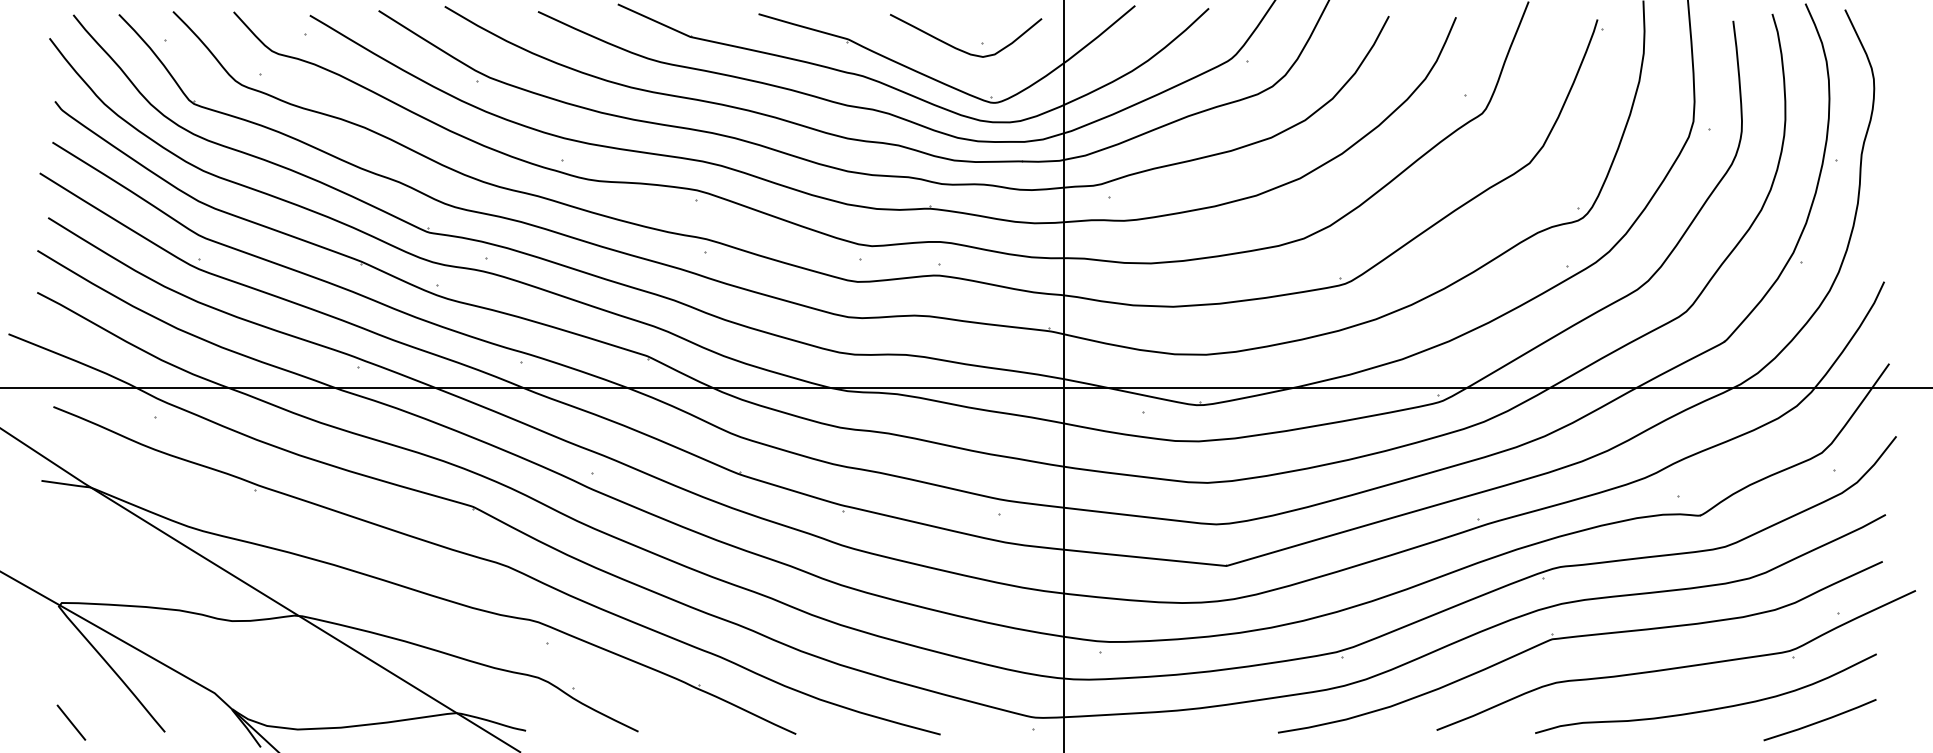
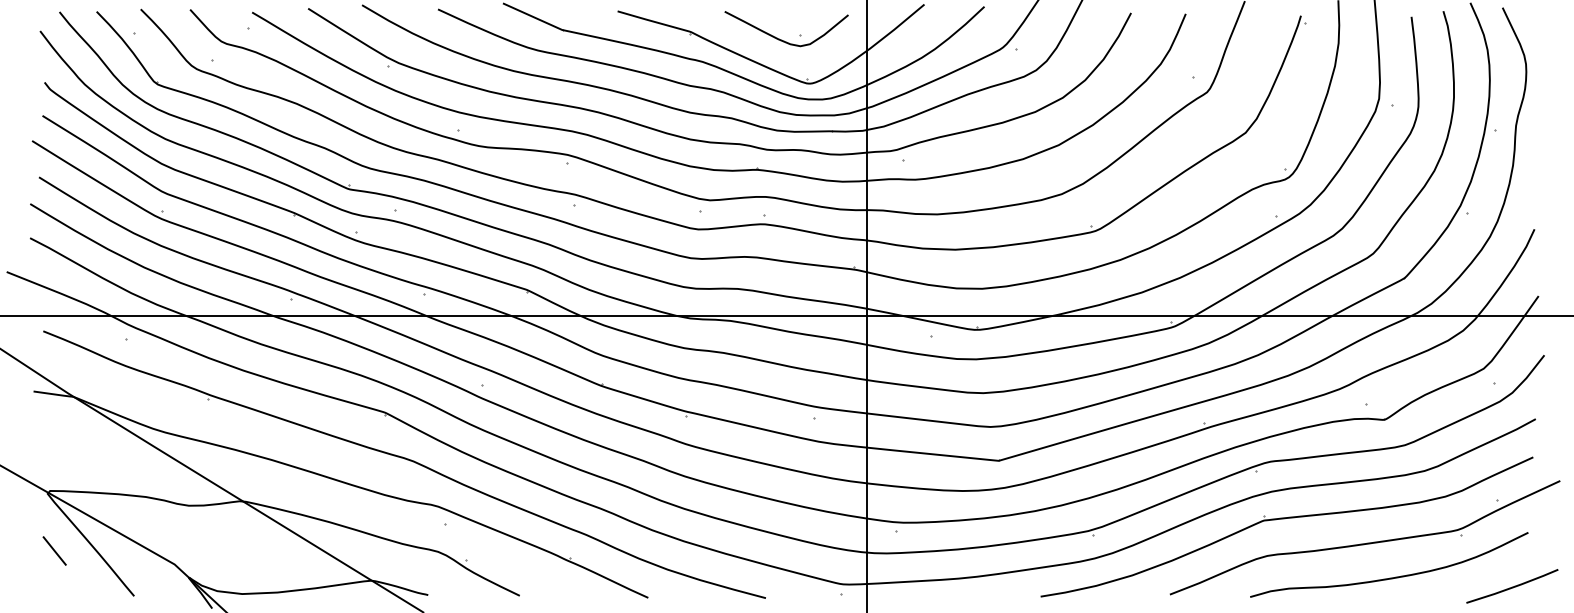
line: (1819, 720) -> (1511, 586), moved
line: (71, 722) -> (54, 550), moved

